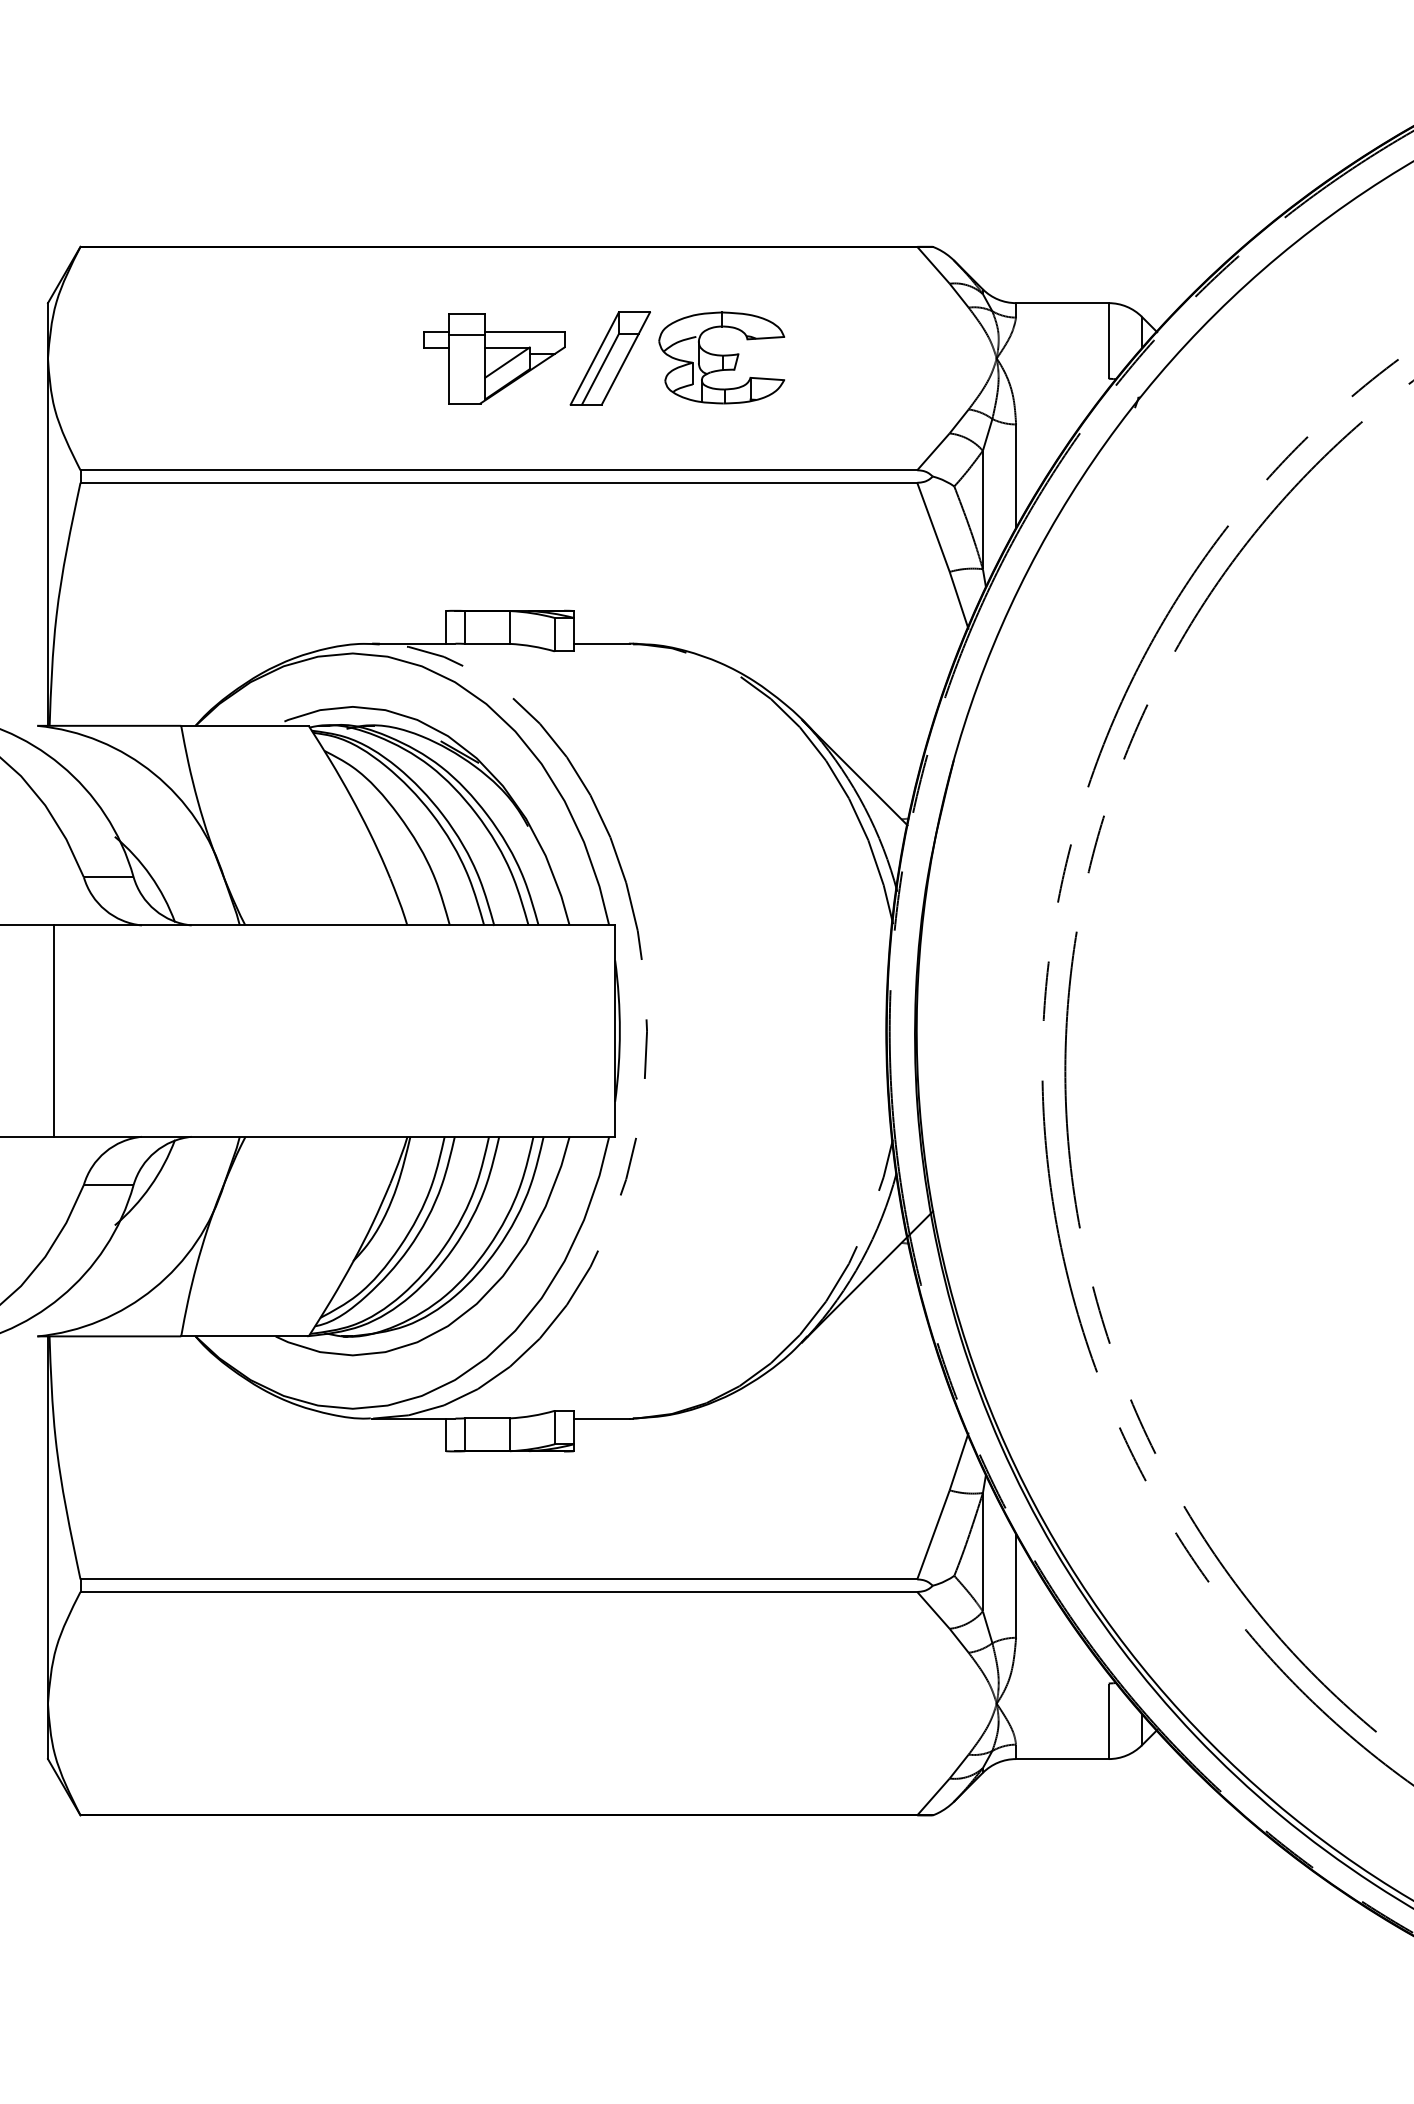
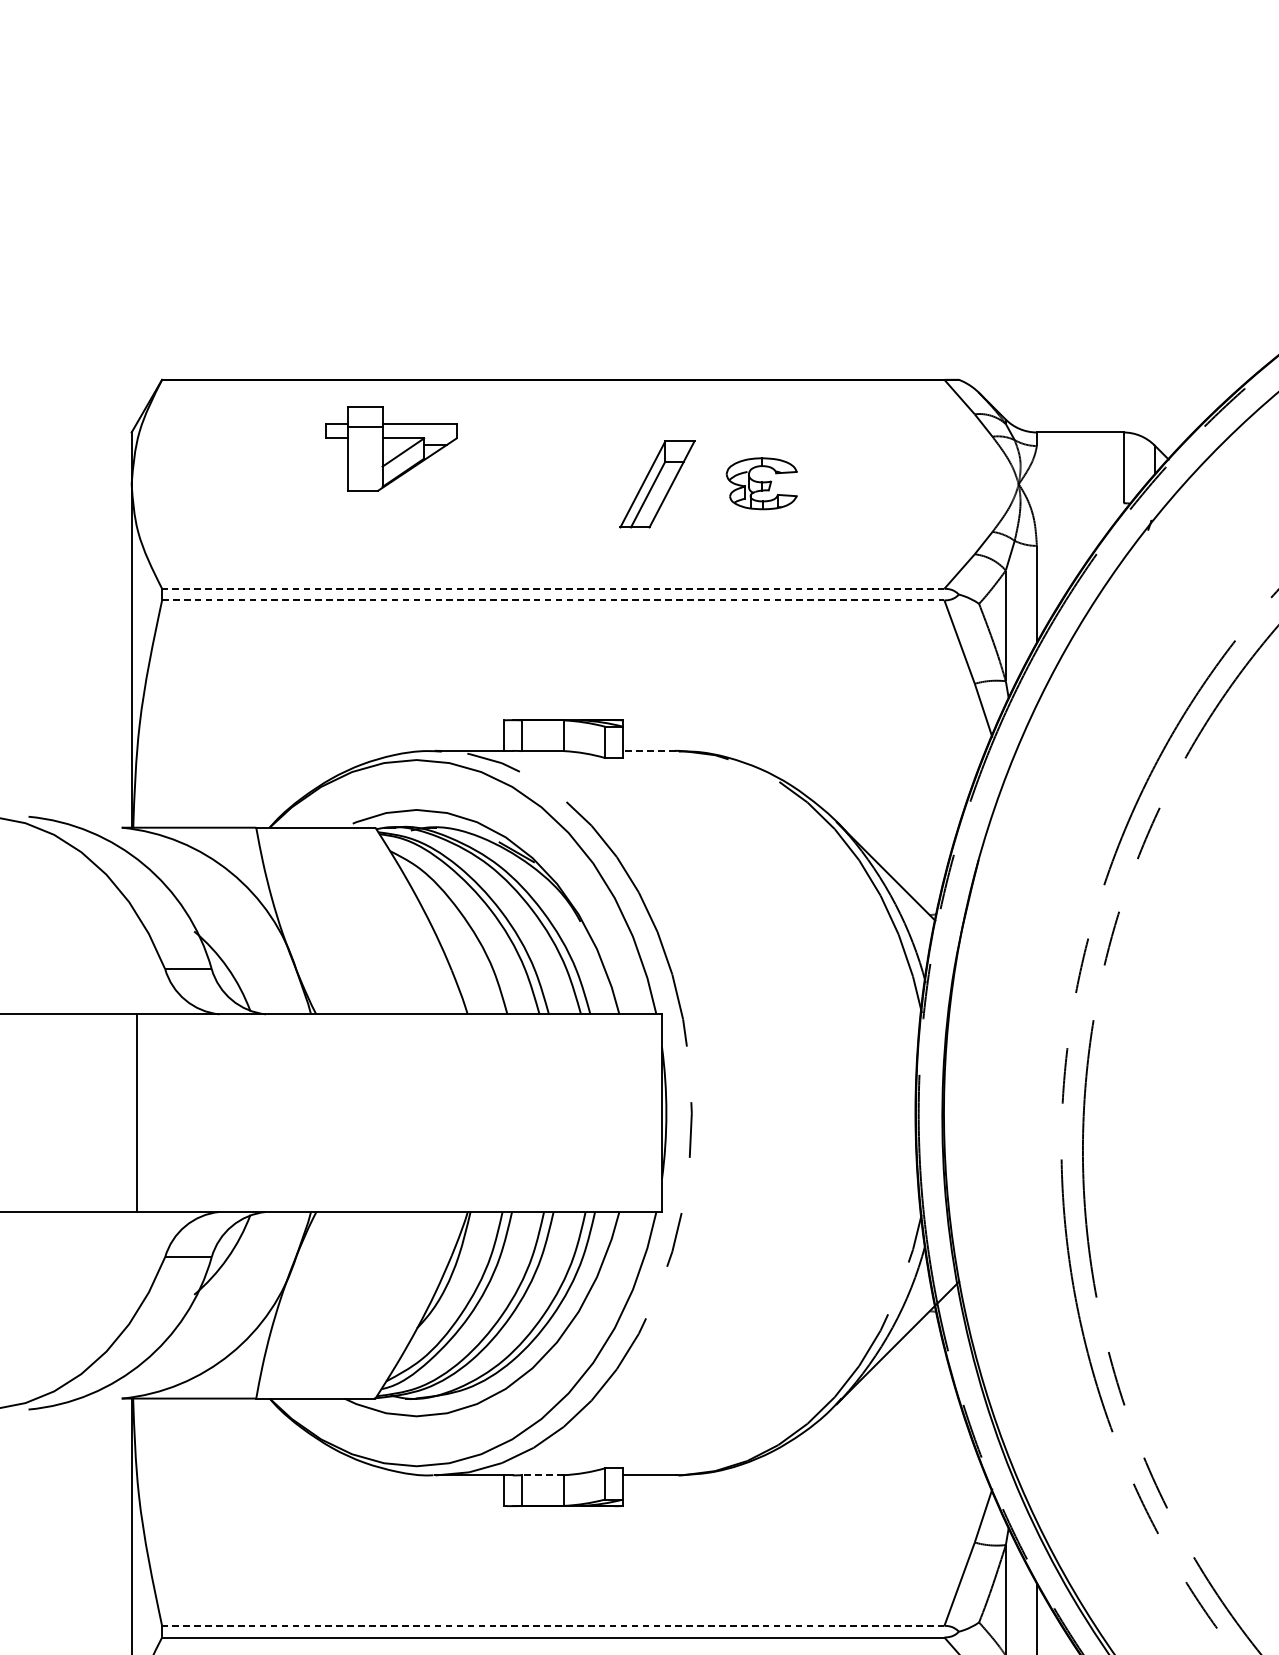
part: (721, 357) -> (761, 483), size x0.6
part: (494, 358) -> (391, 448), moved
line: (498, 470) -> (552, 588), solid -> dashed
line: (499, 482) -> (553, 600), solid -> dashed
line: (601, 643) -> (649, 750), solid -> dashed
line: (487, 1418) -> (542, 1475), solid -> dashed
line: (498, 1579) -> (552, 1625), solid -> dashed

